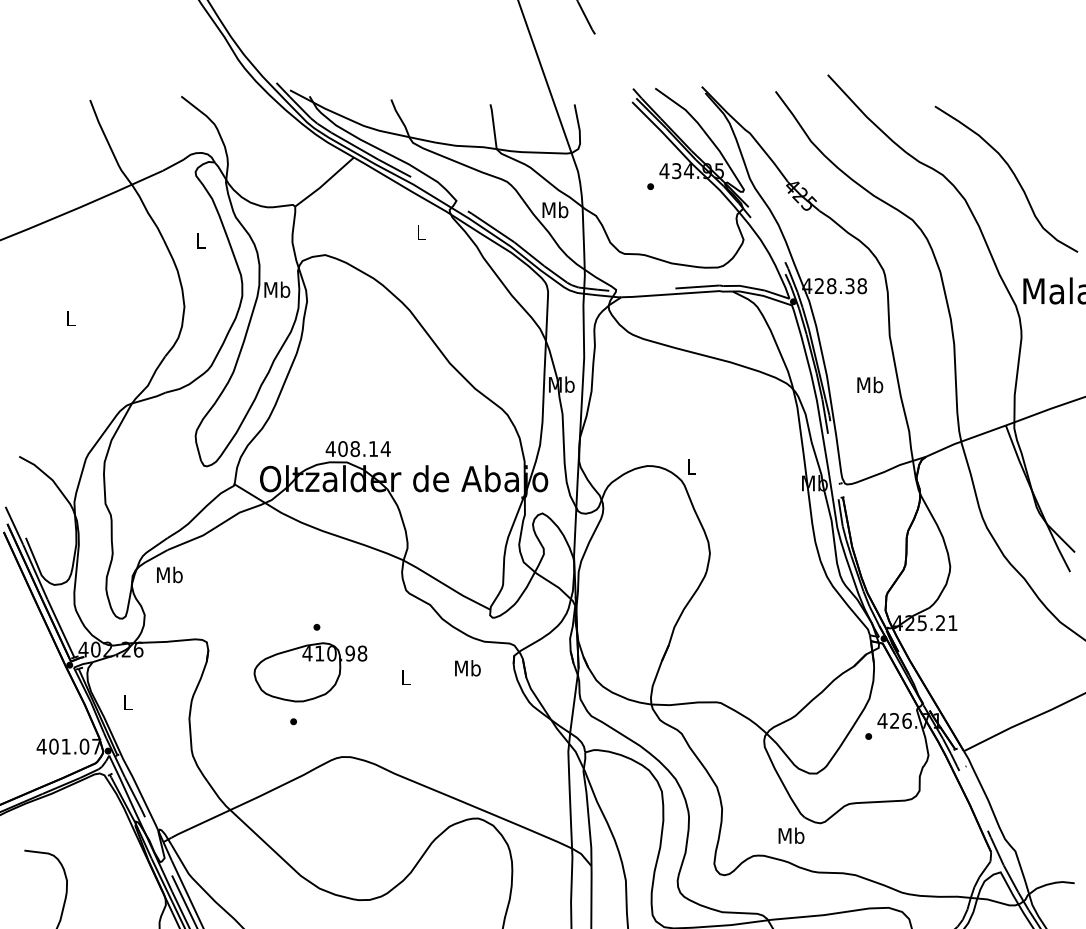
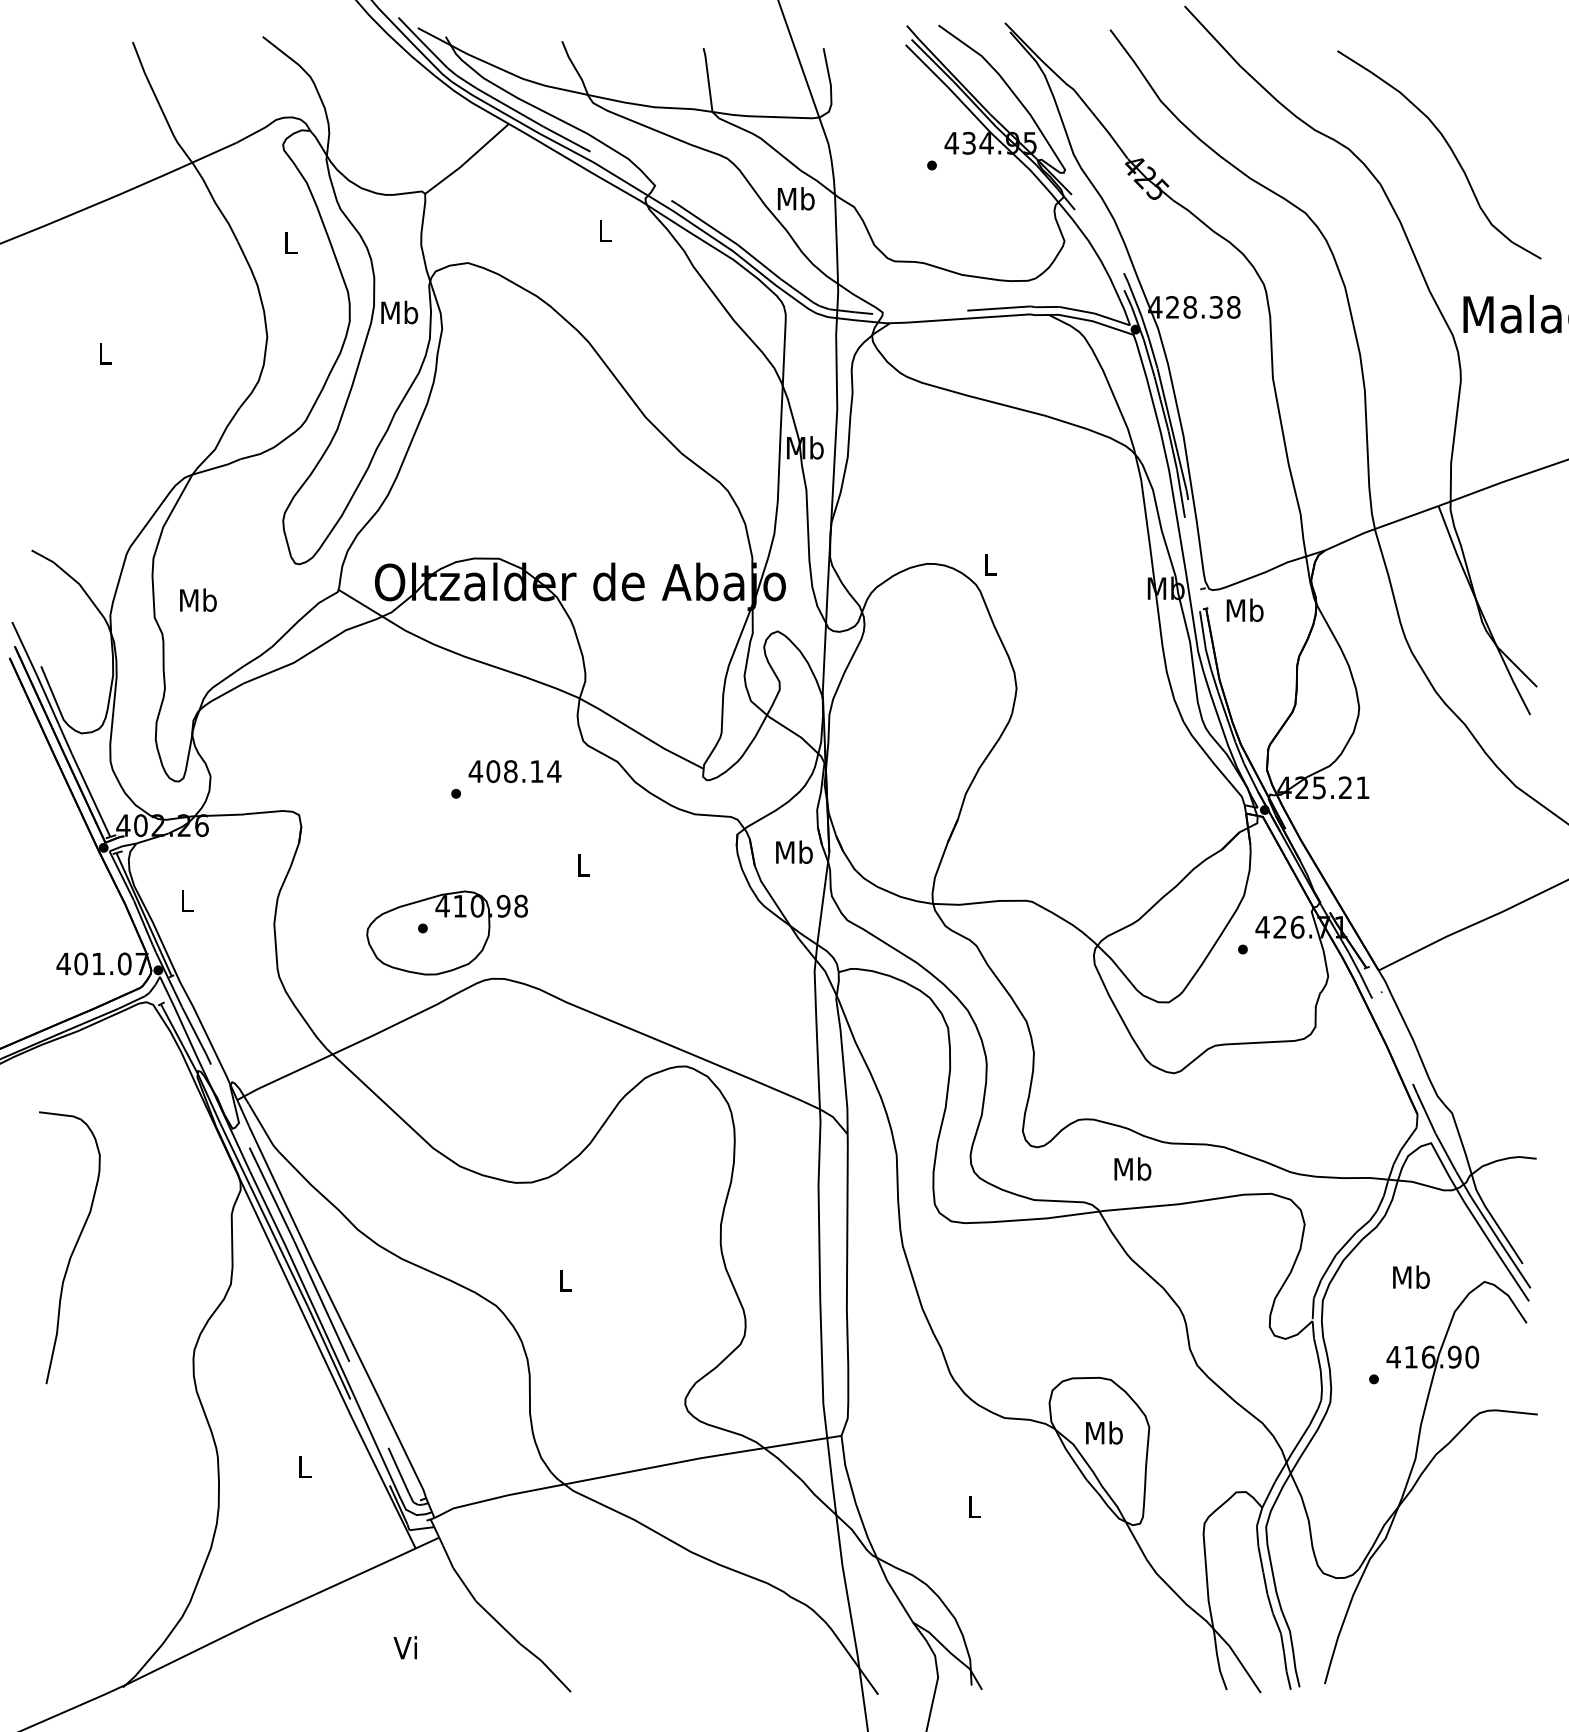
text: (869, 384) -> (1244, 609), moved
text: (357, 448) -> (514, 771), moved
text: (169, 574) -> (198, 599), moved
text: (467, 667) -> (794, 851), moved
part: (310, 671) -> (446, 932), moved
text: (791, 835) -> (1132, 1168), moved

